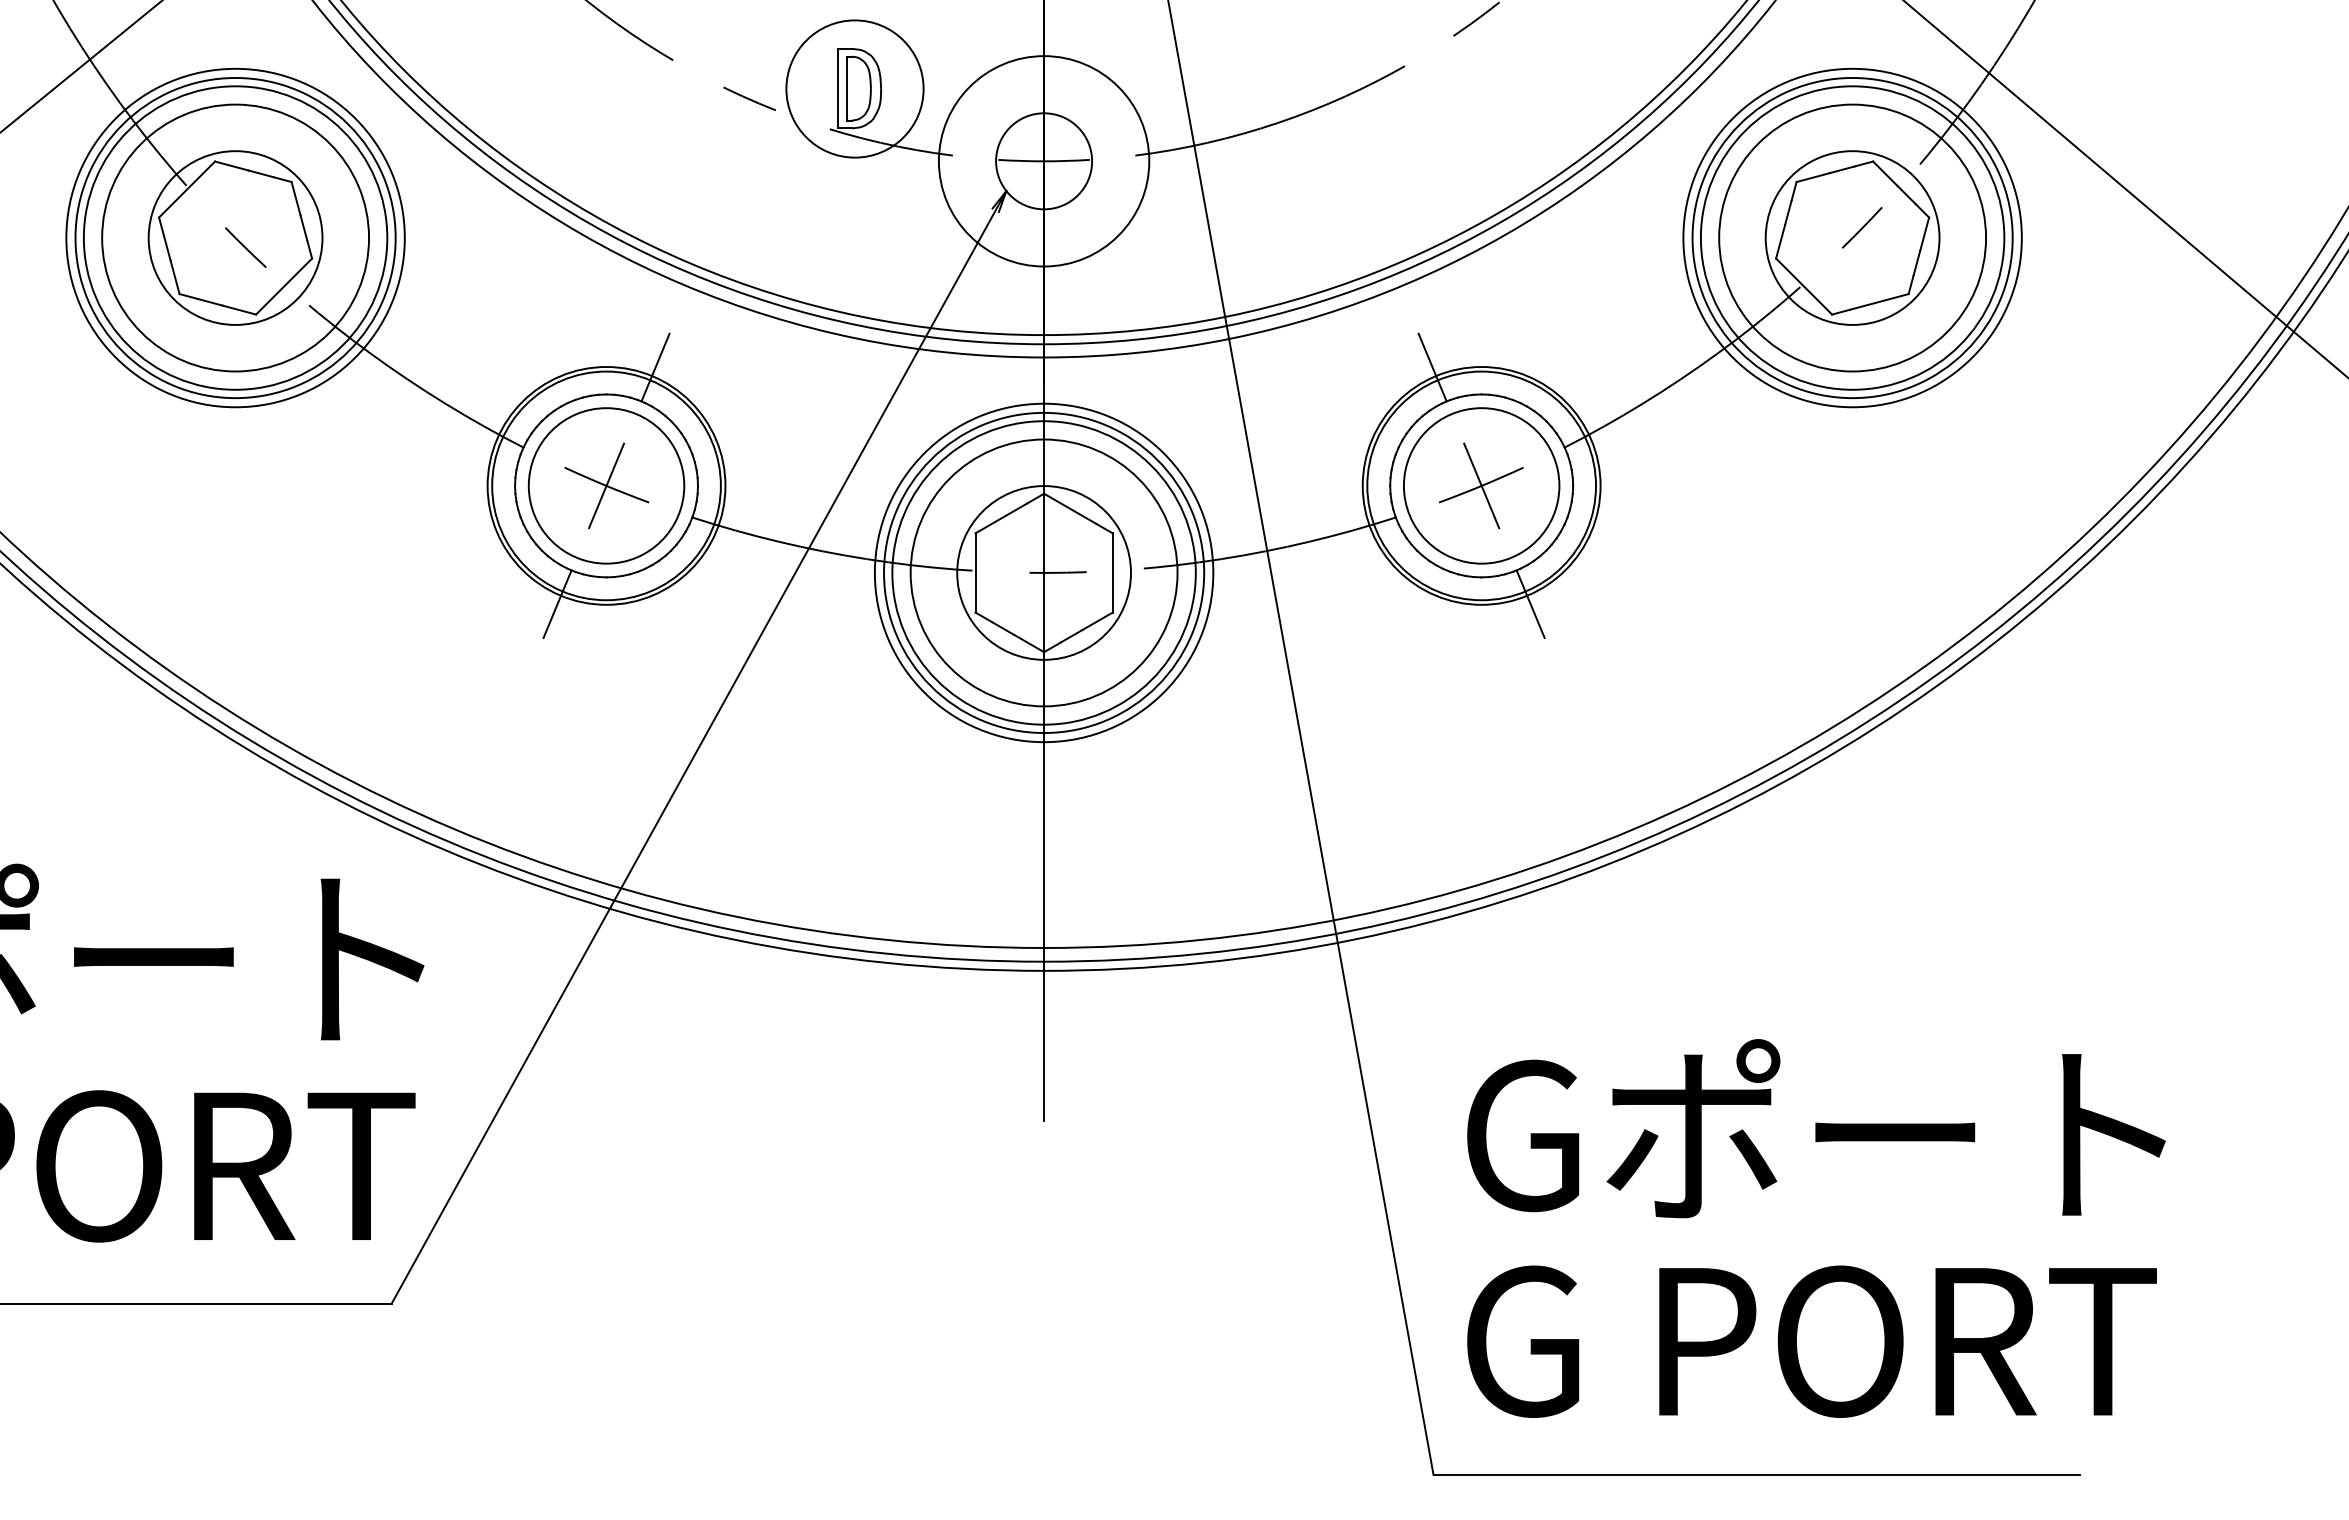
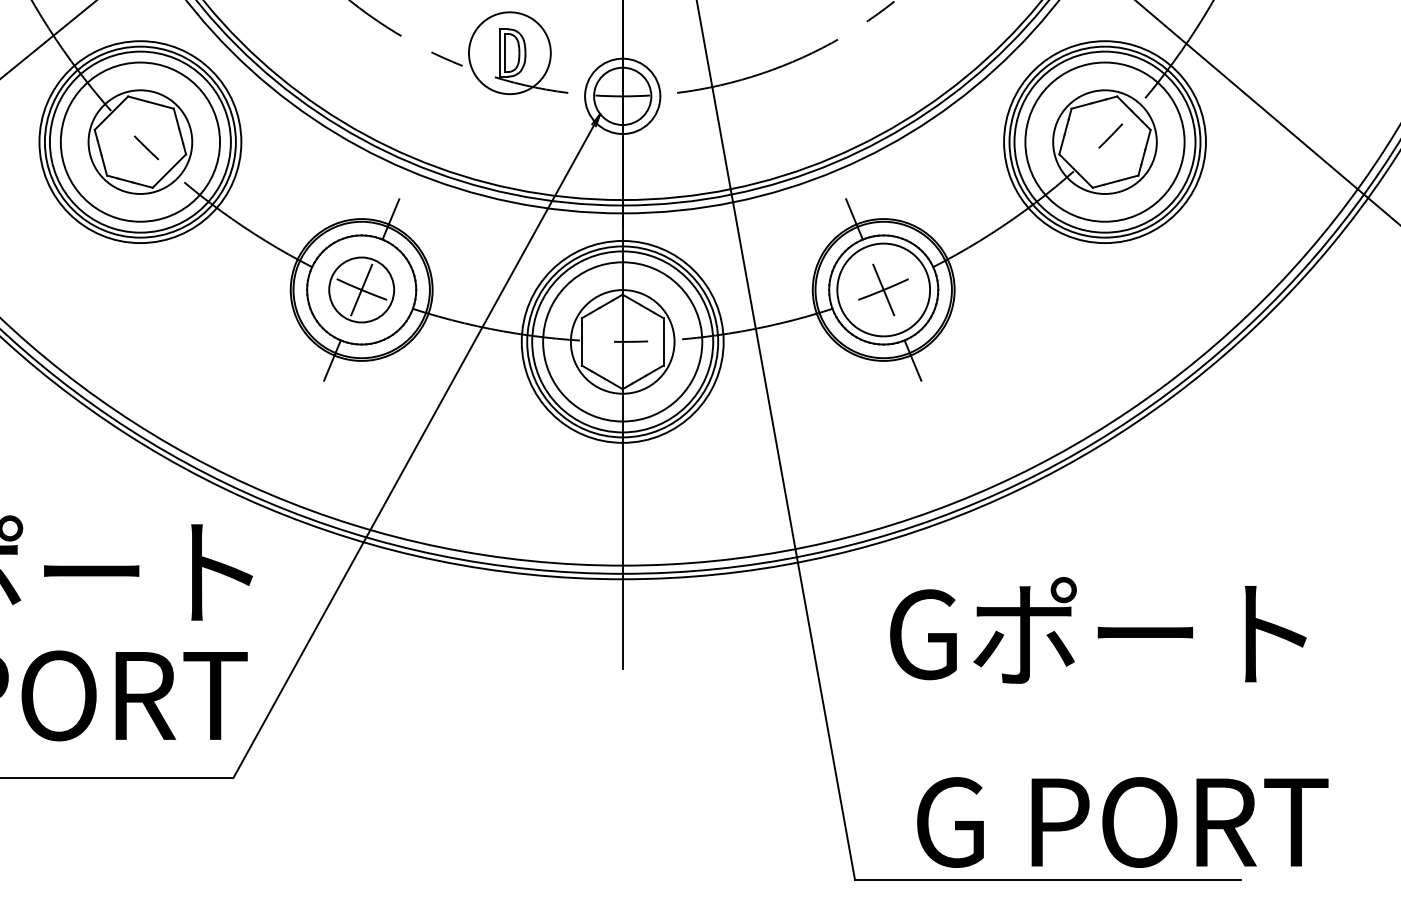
circle: (1043, 161) -> (622, 96), size x0.6
circle: (606, 485) -> (361, 289), size x0.7
text: (1816, 1128) -> (1098, 630), moved
text: (1811, 1341) -> (1122, 822), moved

